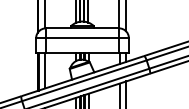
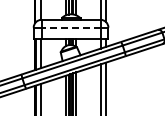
line: (81, 37) -> (70, 27), solid -> dashed

